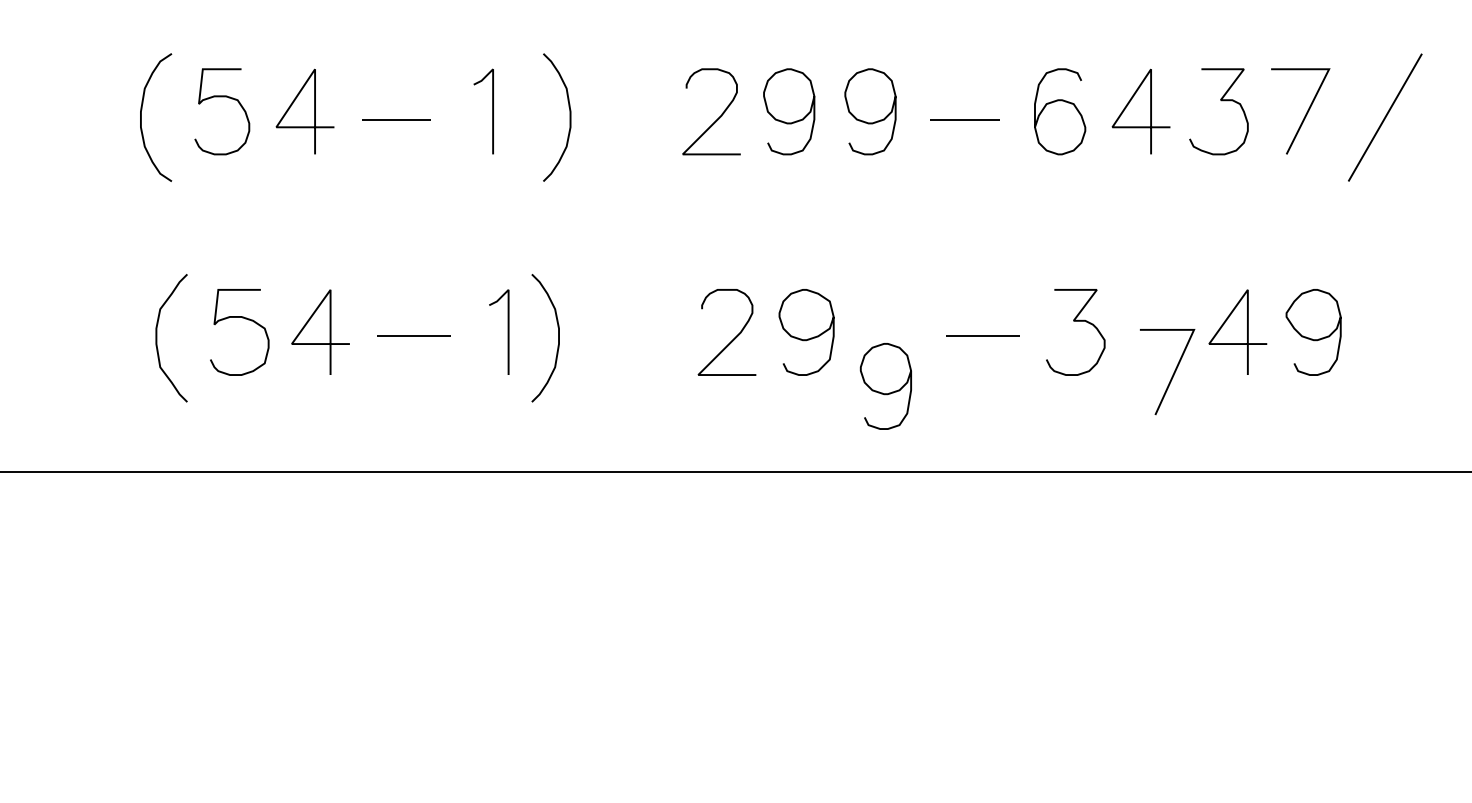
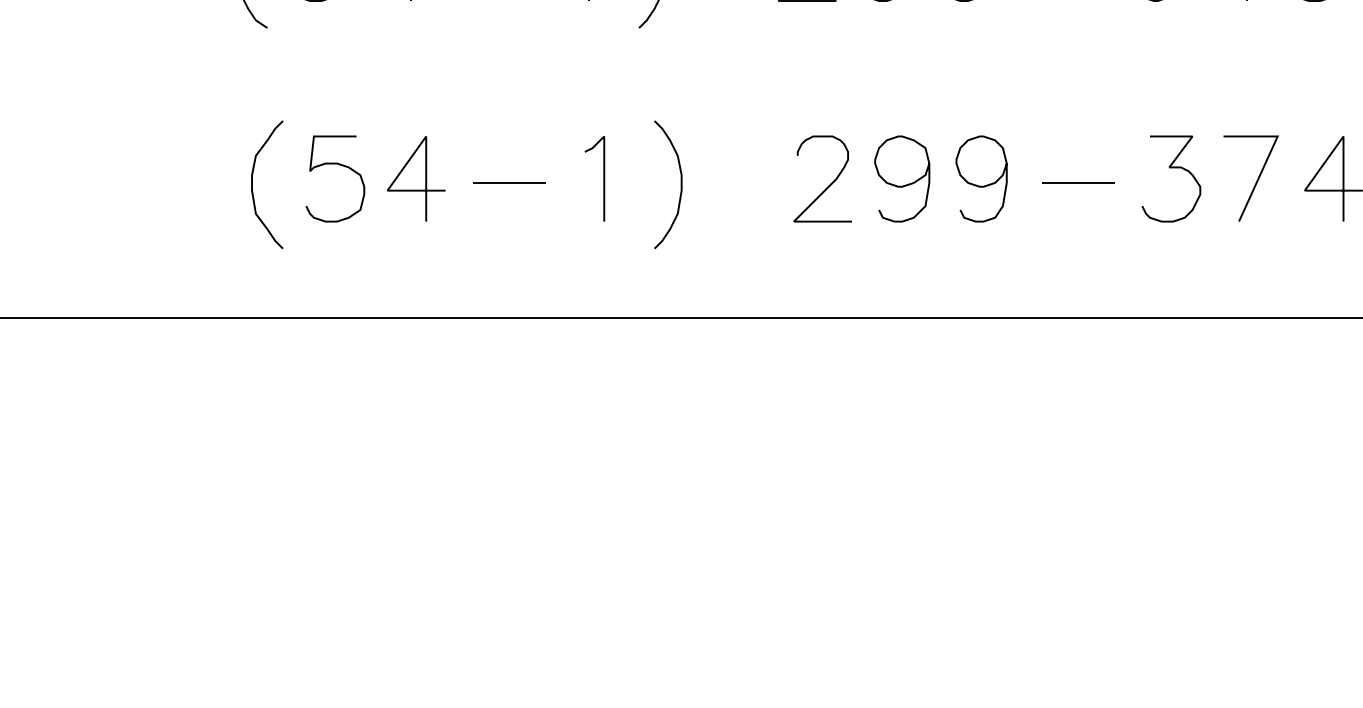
curve: (558, 338) -> (681, 185), moved
curve: (1172, 374) -> (1256, 181), moved
curve: (882, 392) -> (978, 185), moved

